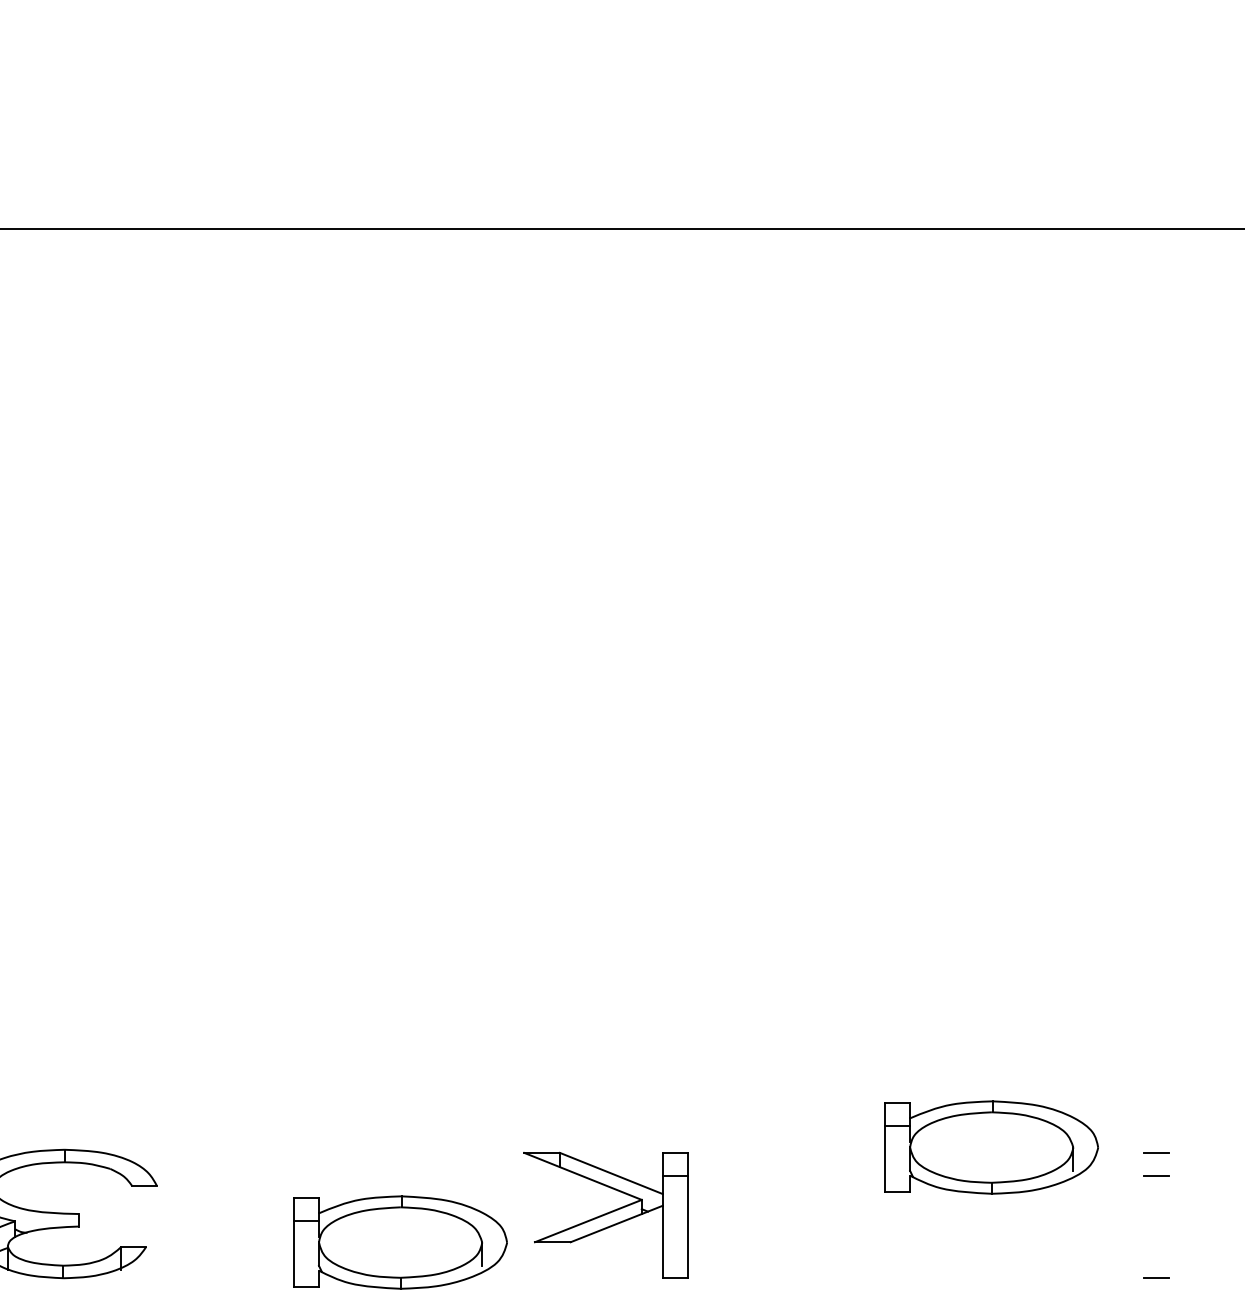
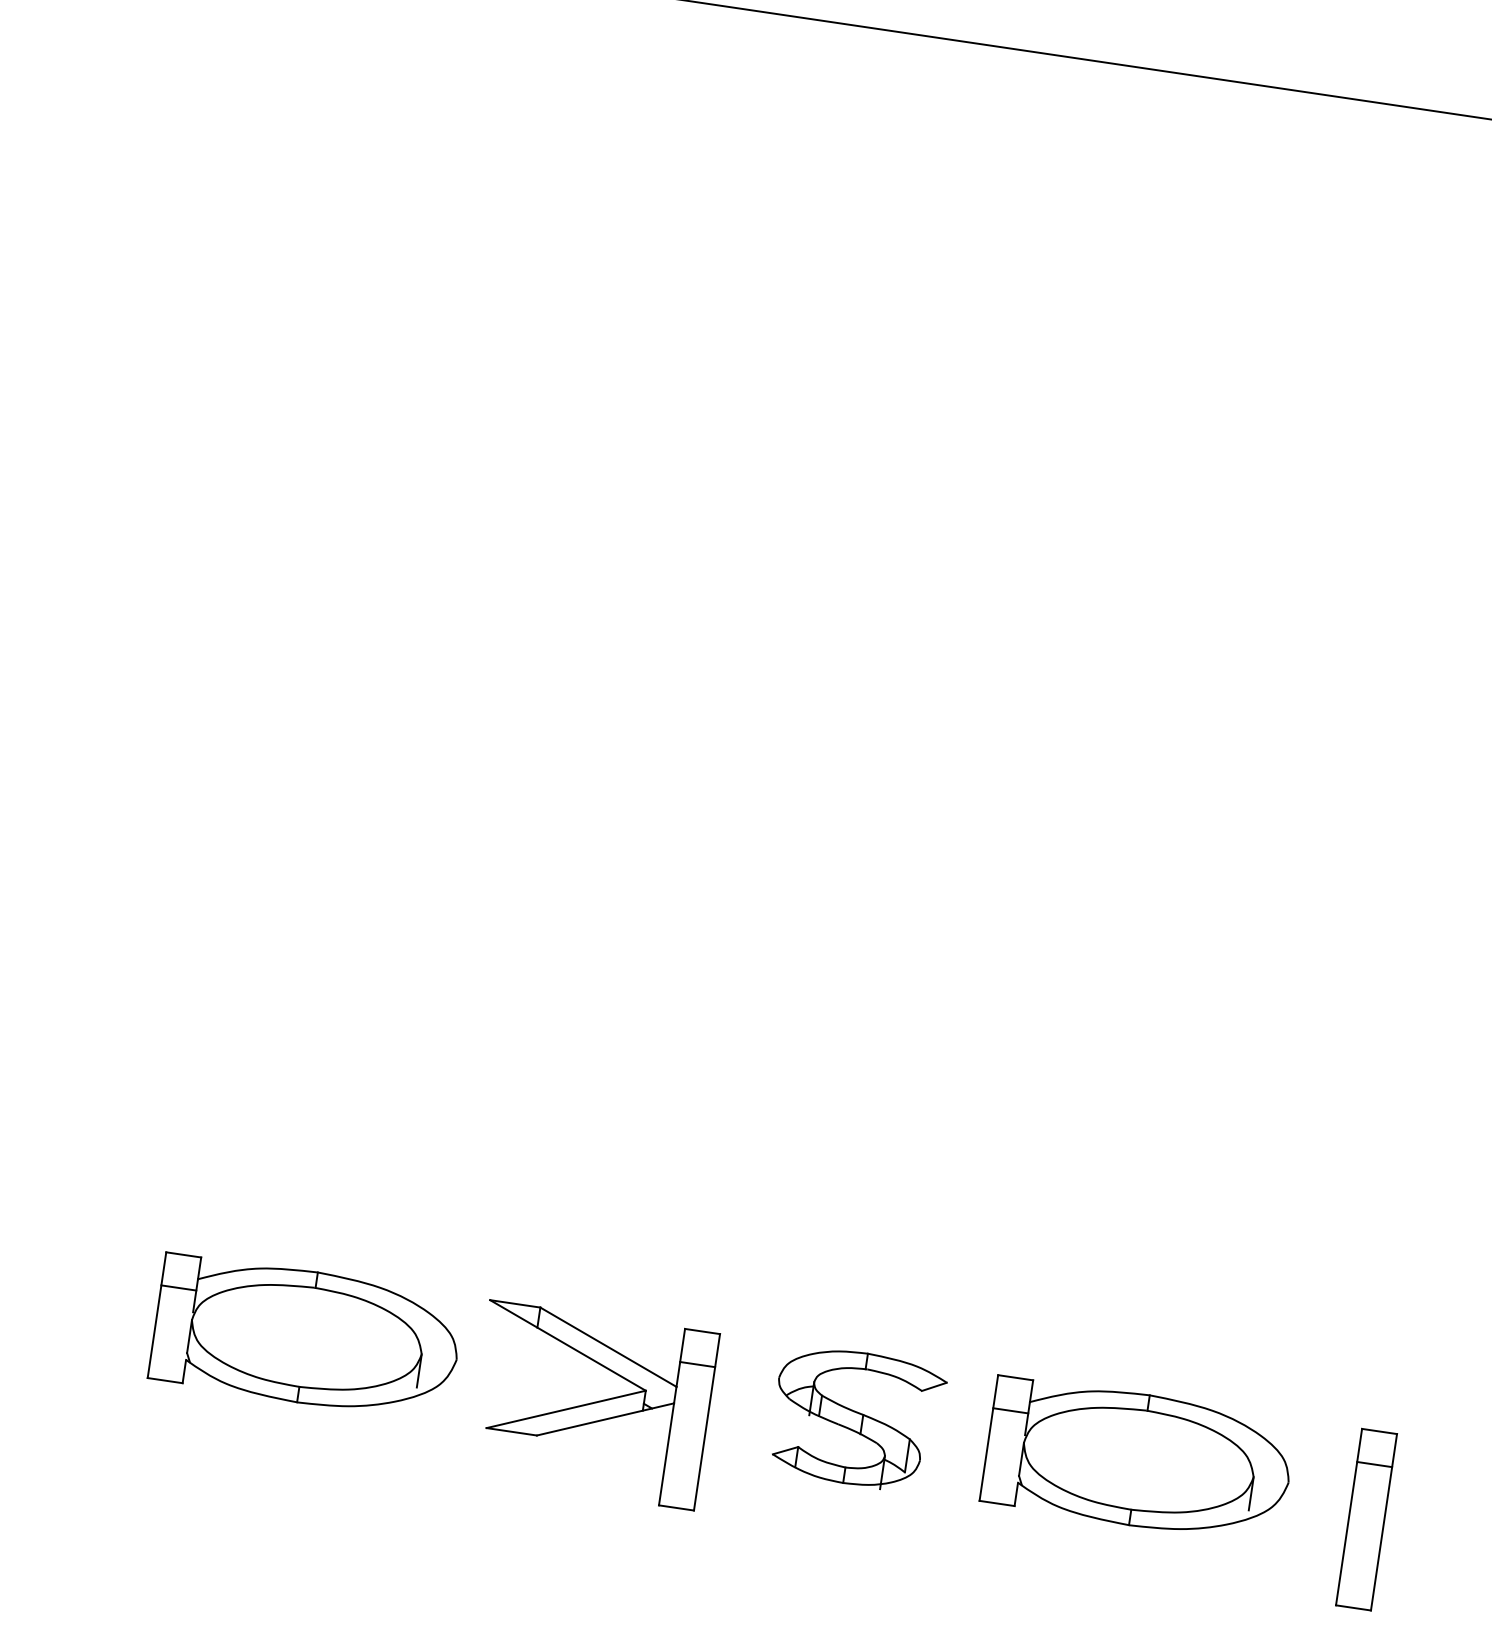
part: (991, 1147) -> (1138, 1460), moved
part: (791, 1197) -> (856, 1418), added
line: (1143, 1215) -> (1348, 1516), added
line: (1168, 1215) -> (1383, 1522), added
part: (400, 1242) -> (306, 1337), moved

